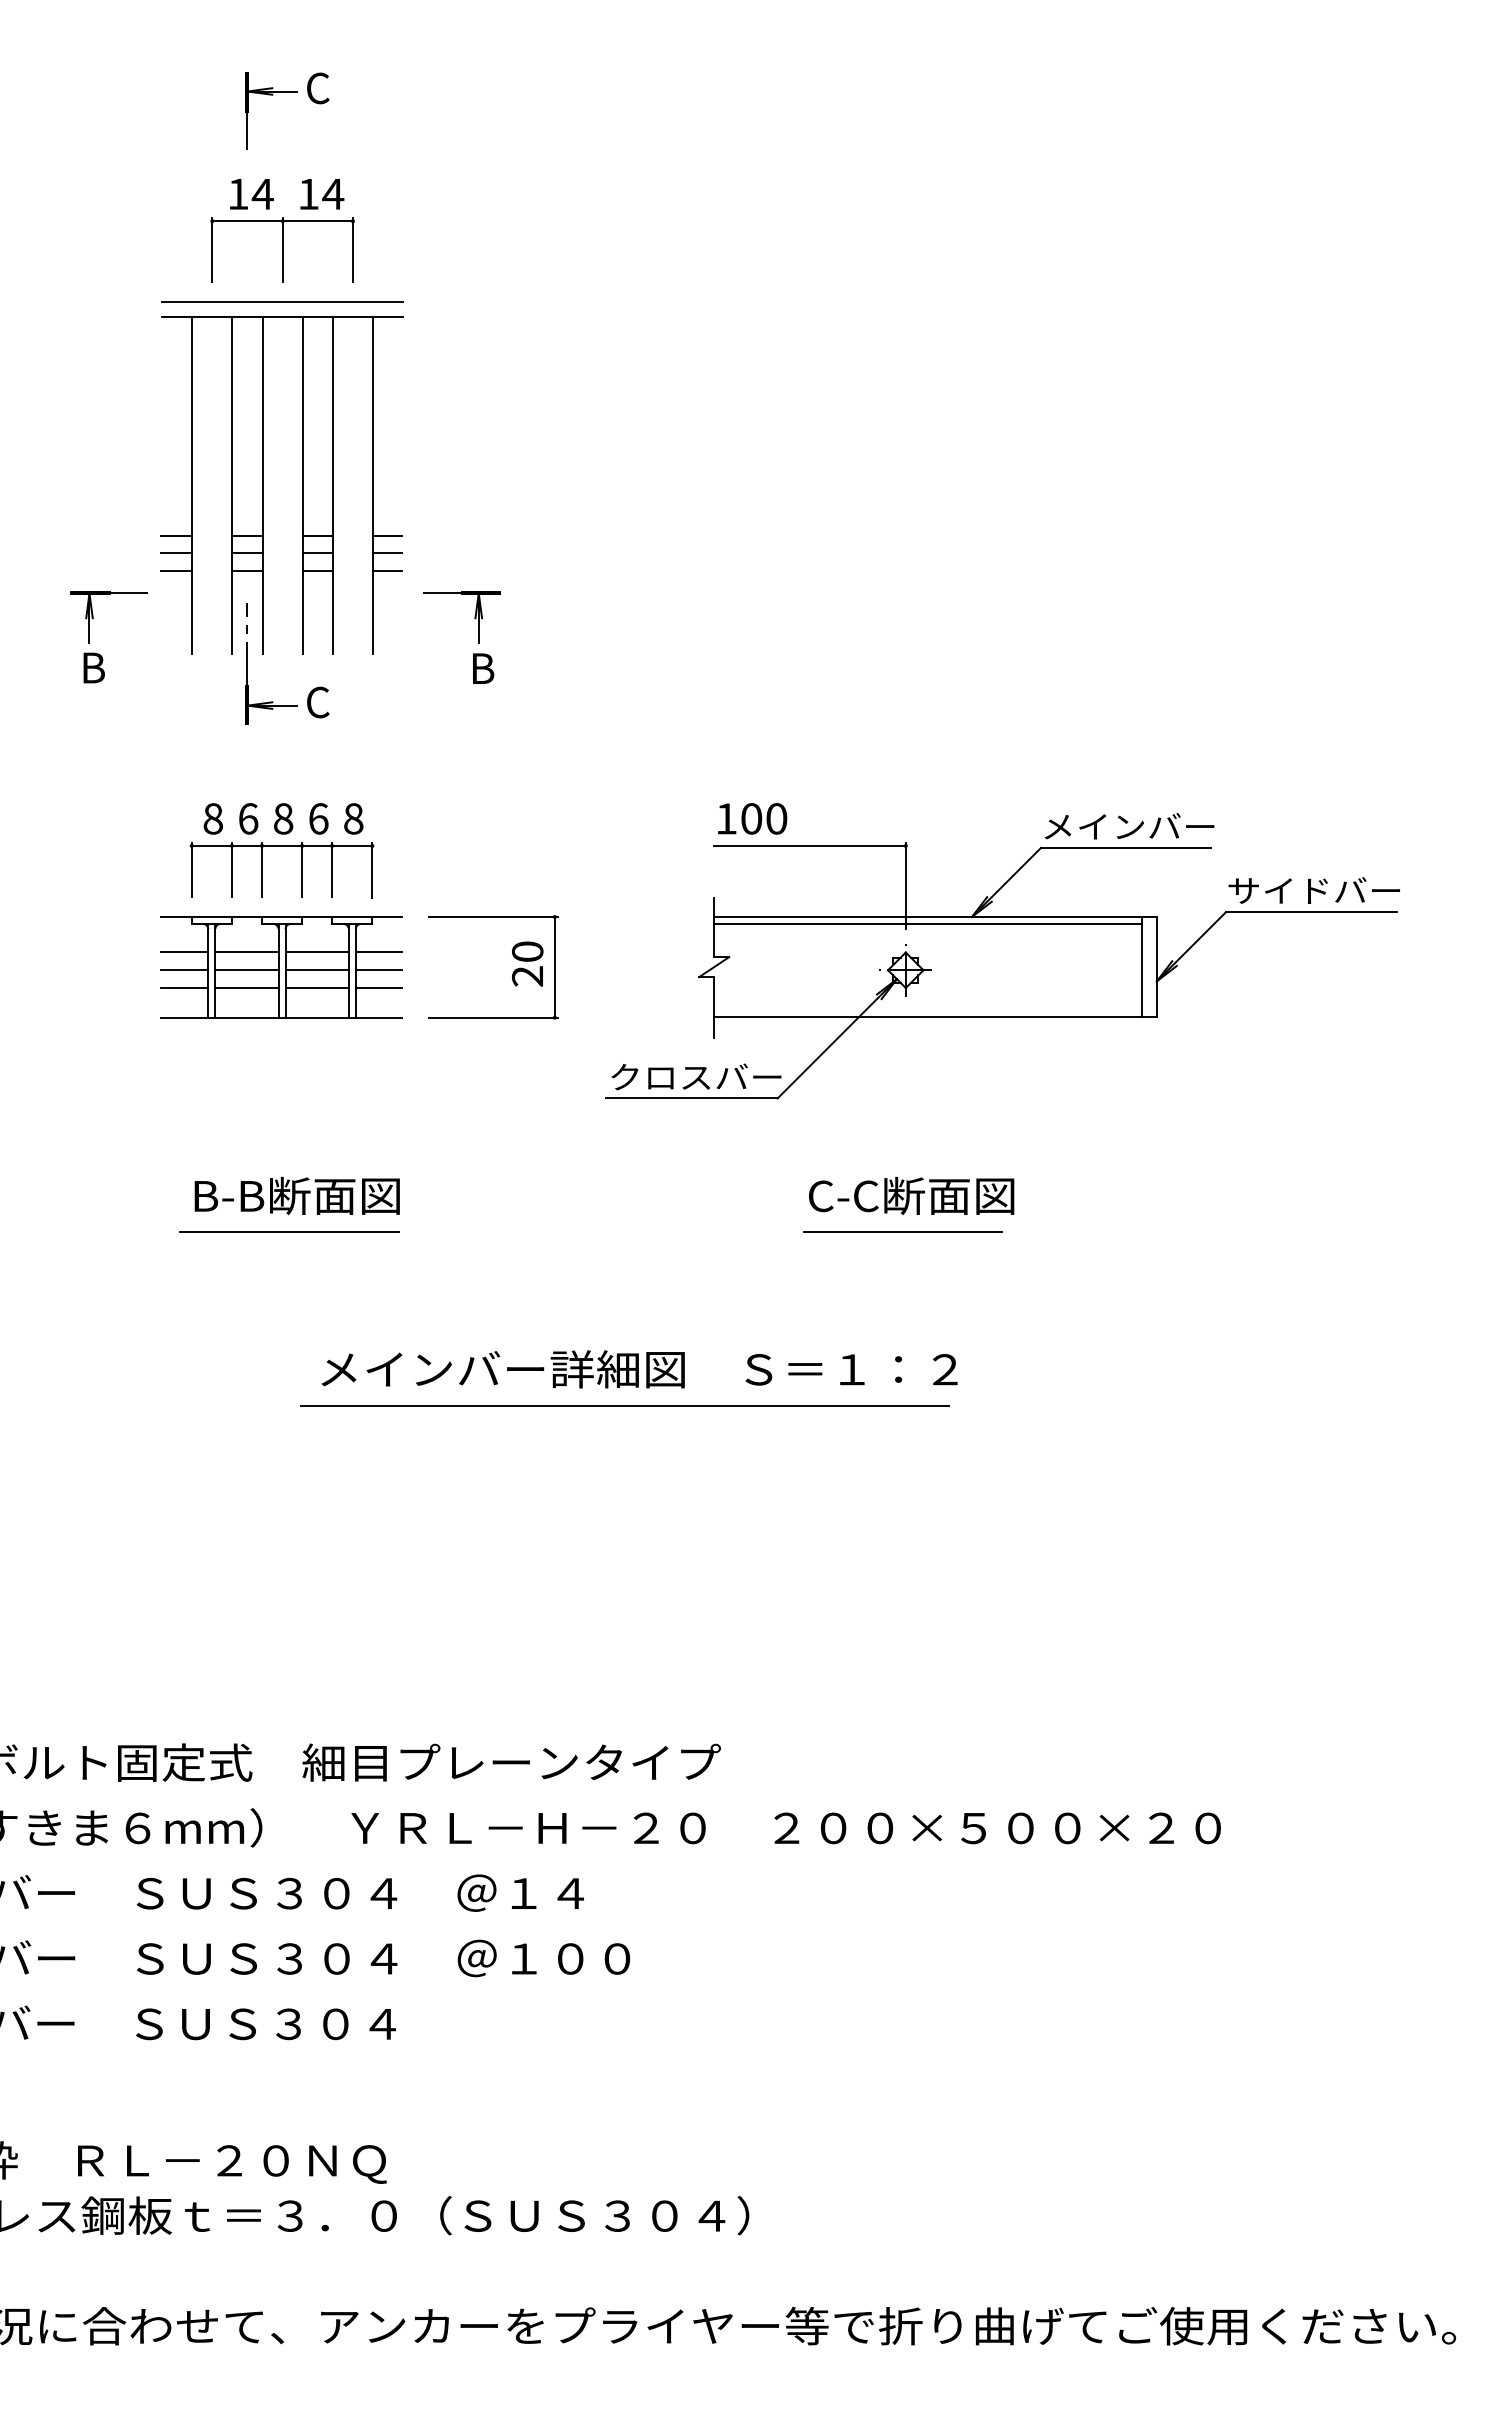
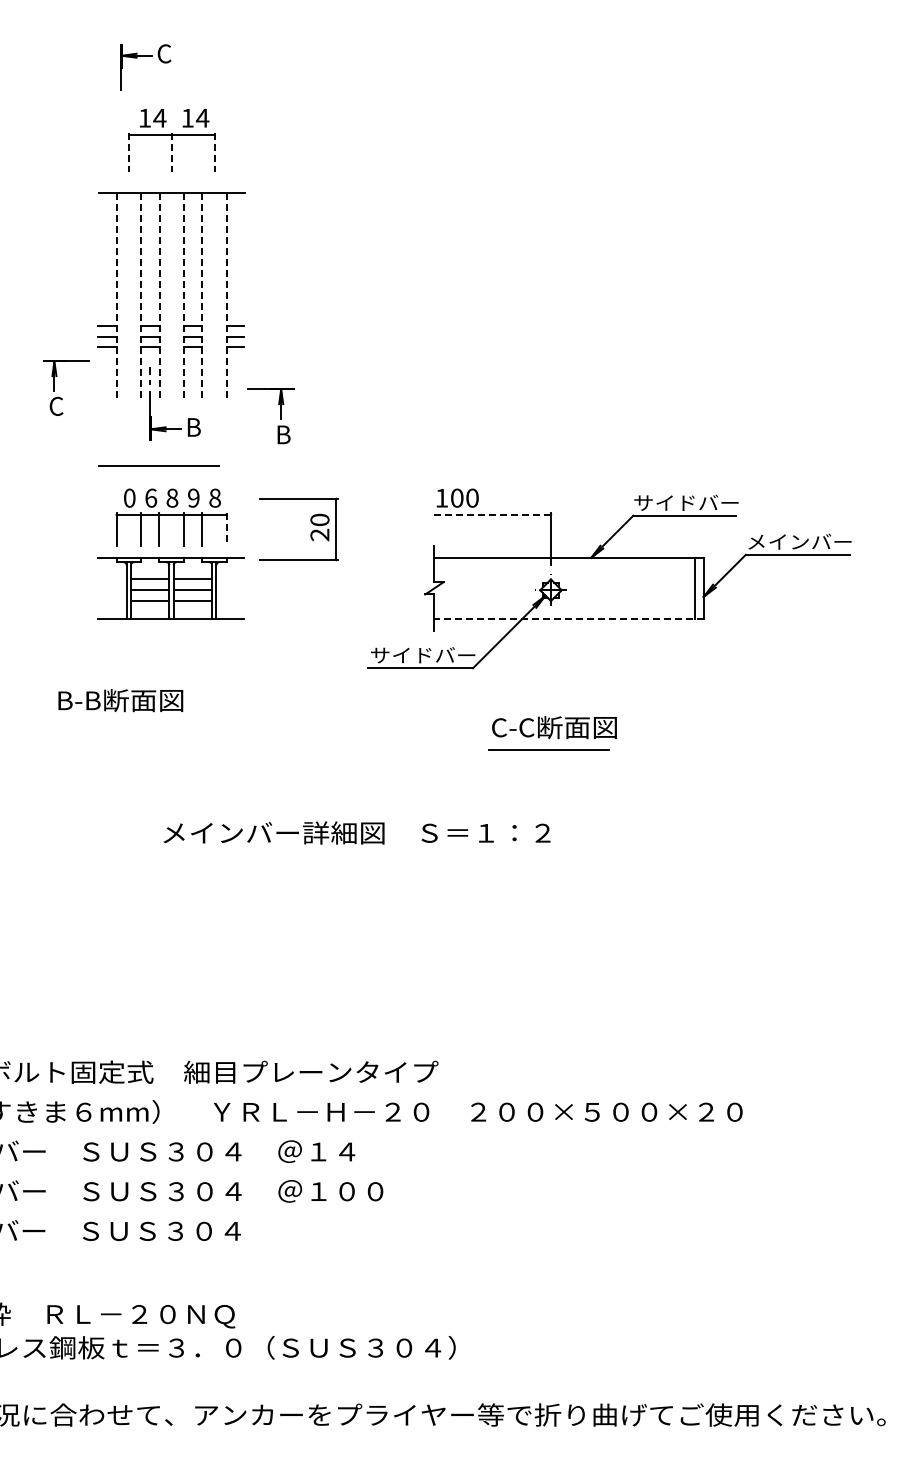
part: (286, 92) -> (145, 56), moved
line: (212, 250) -> (129, 152), solid -> dashed
line: (281, 250) -> (171, 152), solid -> dashed
line: (352, 250) -> (214, 152), solid -> dashed
line: (281, 301) -> (171, 183), removed
line: (191, 483) -> (116, 294), solid -> dashed
line: (232, 483) -> (141, 294), solid -> dashed
line: (262, 483) -> (159, 294), solid -> dashed
line: (303, 483) -> (184, 294), solid -> dashed
line: (332, 483) -> (202, 294), solid -> dashed
line: (372, 483) -> (226, 294), solid -> dashed
part: (477, 638) -> (280, 416), moved
text: (92, 666) -> (56, 405), B -> C
text: (318, 701) -> (193, 426), C -> B
line: (260, 765) -> (158, 465), added
text: (318, 817) -> (193, 497), 6 -> 9
text: (212, 819) -> (129, 498), 8 -> 0
text: (1092, 825) -> (664, 502), メインバー -> サイドバー
line: (811, 845) -> (493, 514), solid -> dashed
line: (372, 870) -> (226, 529), solid -> dashed
text: (1278, 890) -> (777, 541), サイドバー -> メインバー
line: (928, 924) -> (564, 562), removed
line: (183, 952) -> (111, 579), removed
line: (378, 952) -> (230, 579), removed
line: (183, 970) -> (111, 590), removed
line: (378, 970) -> (230, 590), removed
part: (512, 973) -> (310, 533), moved
line: (183, 988) -> (111, 601), removed
line: (378, 988) -> (230, 601), removed
line: (936, 1018) -> (569, 619), solid -> dashed
text: (660, 1077) -> (401, 655), クロスバー -> サイドバー
text: (296, 1195) -> (120, 700), moved
line: (288, 1232) -> (175, 749), removed
text: (638, 1368) -> (356, 832), moved
line: (623, 1406) -> (379, 855), removed

